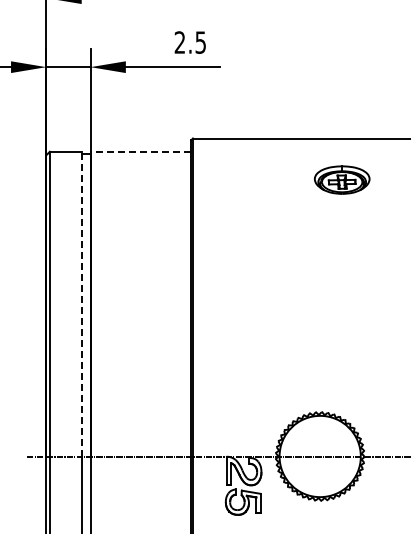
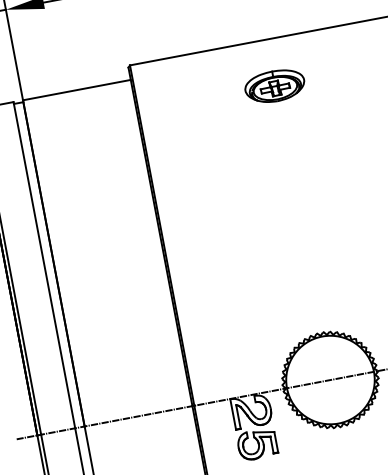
line: (140, 151) -> (76, 89), dashed -> solid
part: (342, 179) -> (275, 85), moved
line: (81, 303) -> (44, 264), dashed -> solid

